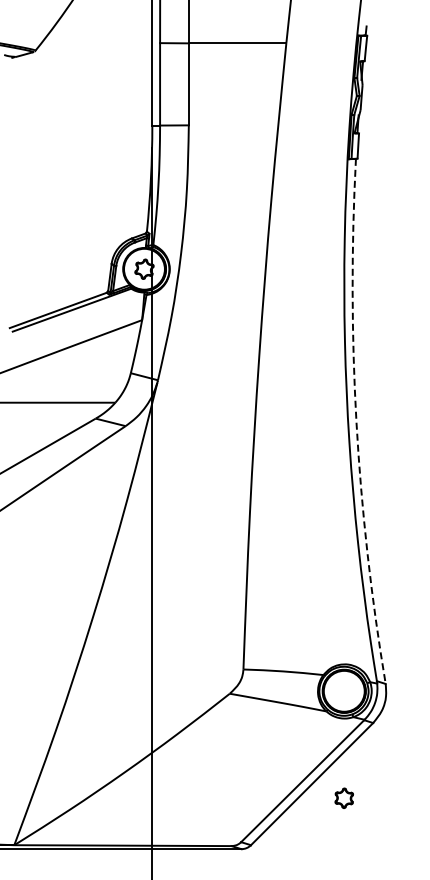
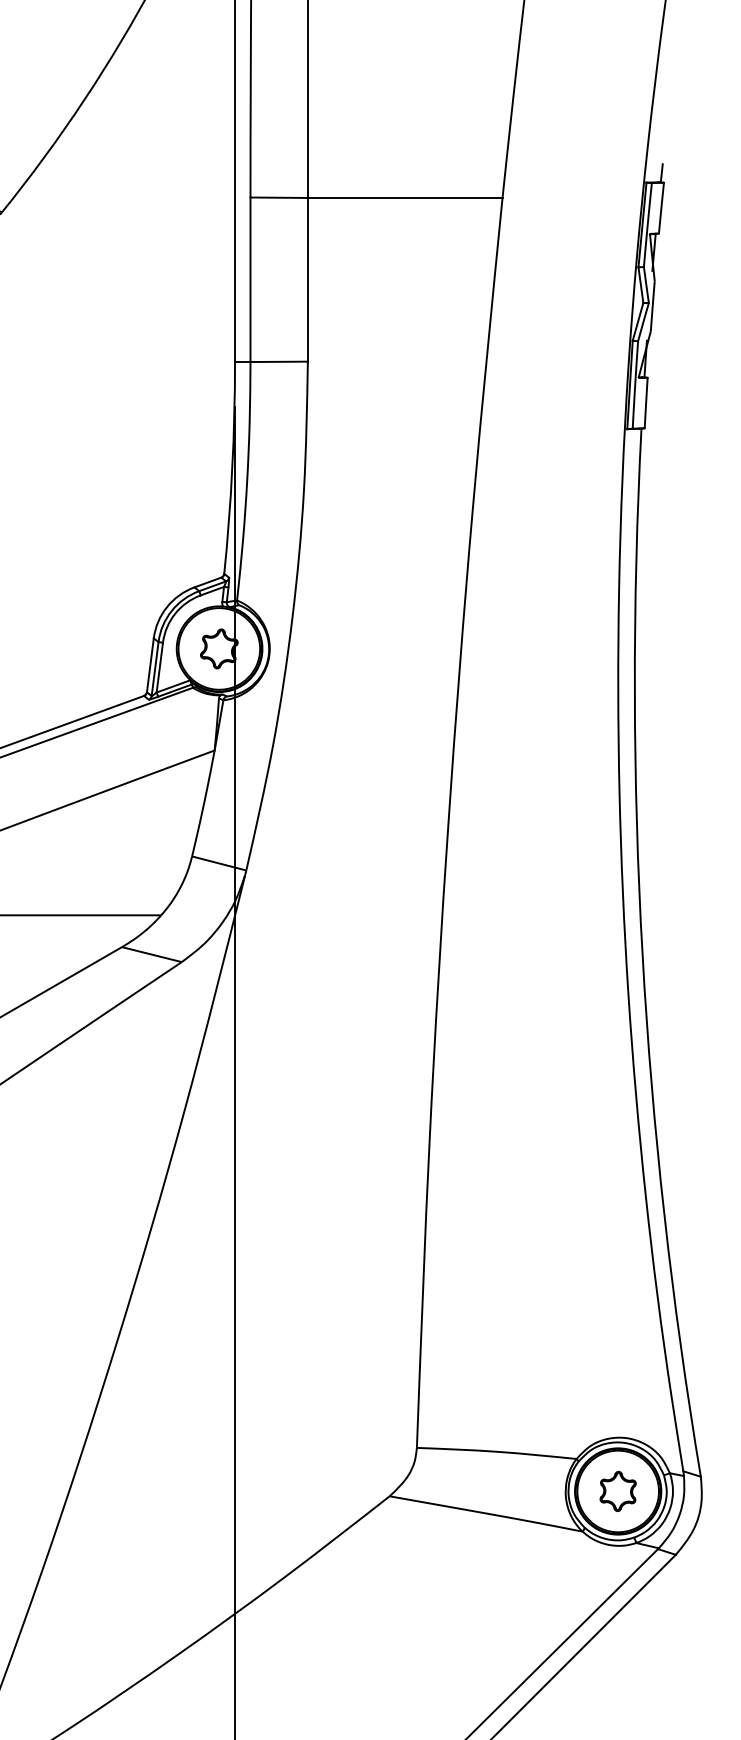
arc: (356, 422) -> (642, 954), dashed -> solid
part: (343, 797) -> (616, 1489), moved

